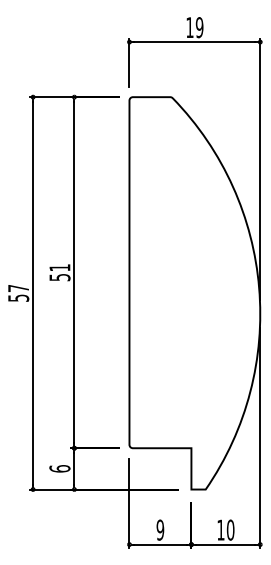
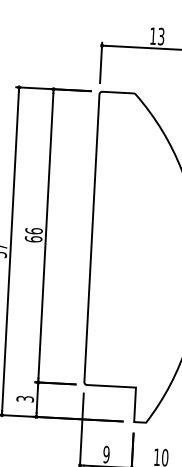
text: (199, 27) -> (161, 36), 19 -> 13
text: (59, 272) -> (33, 235), 51 -> 66
text: (59, 468) -> (24, 398), 6 -> 3

